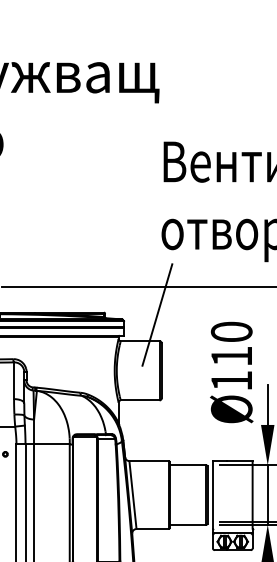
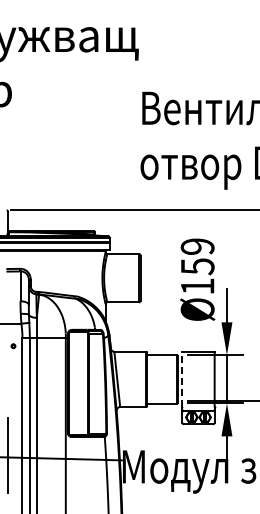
line: (157, 314) -> (137, 232), removed
text: (231, 344) -> (197, 256), Ø110 -> Ø159
line: (213, 493) -> (182, 378), solid -> dashed

